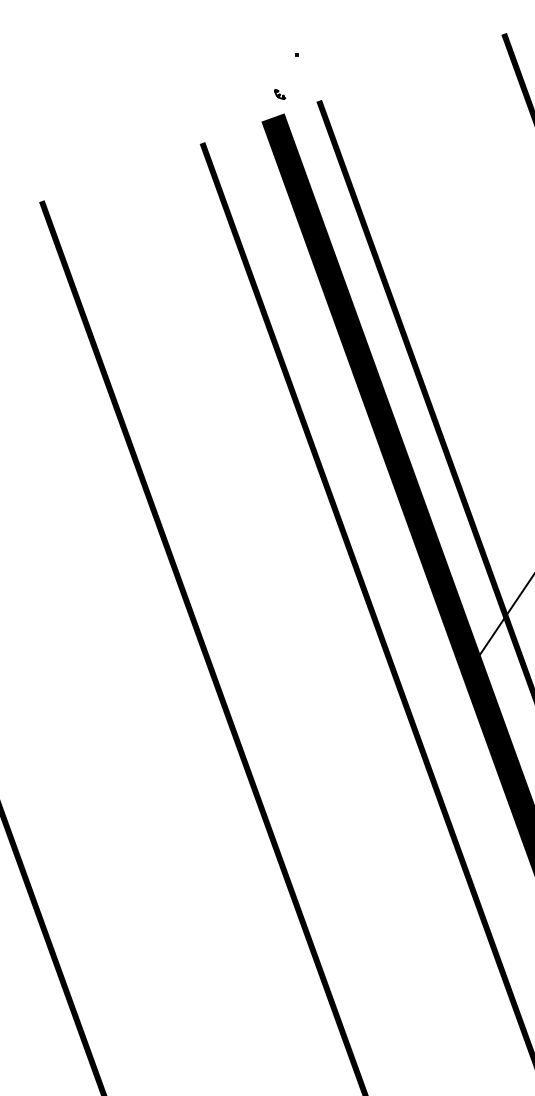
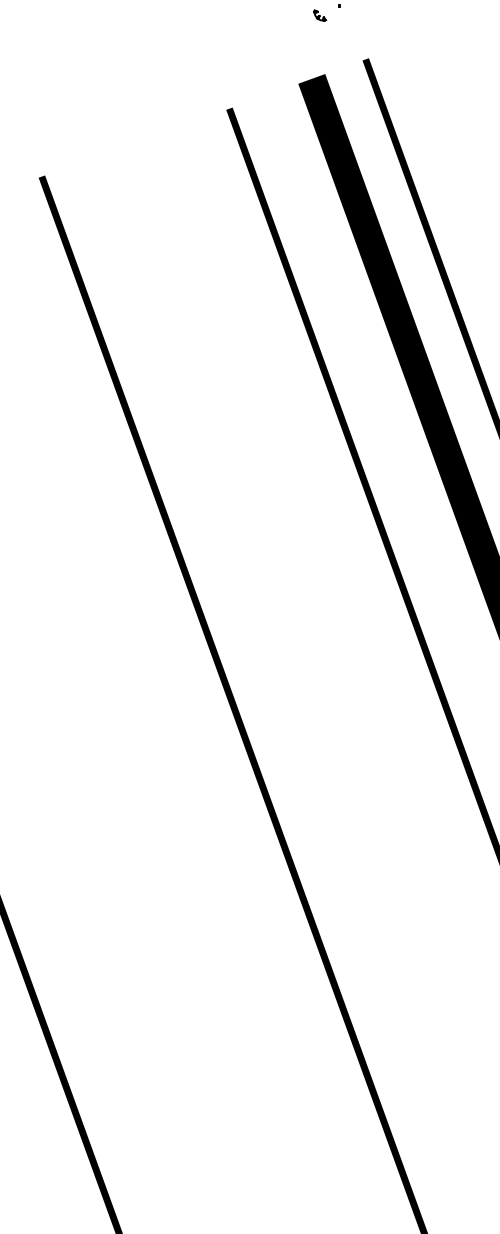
part: (280, 94) -> (320, 15), moved

